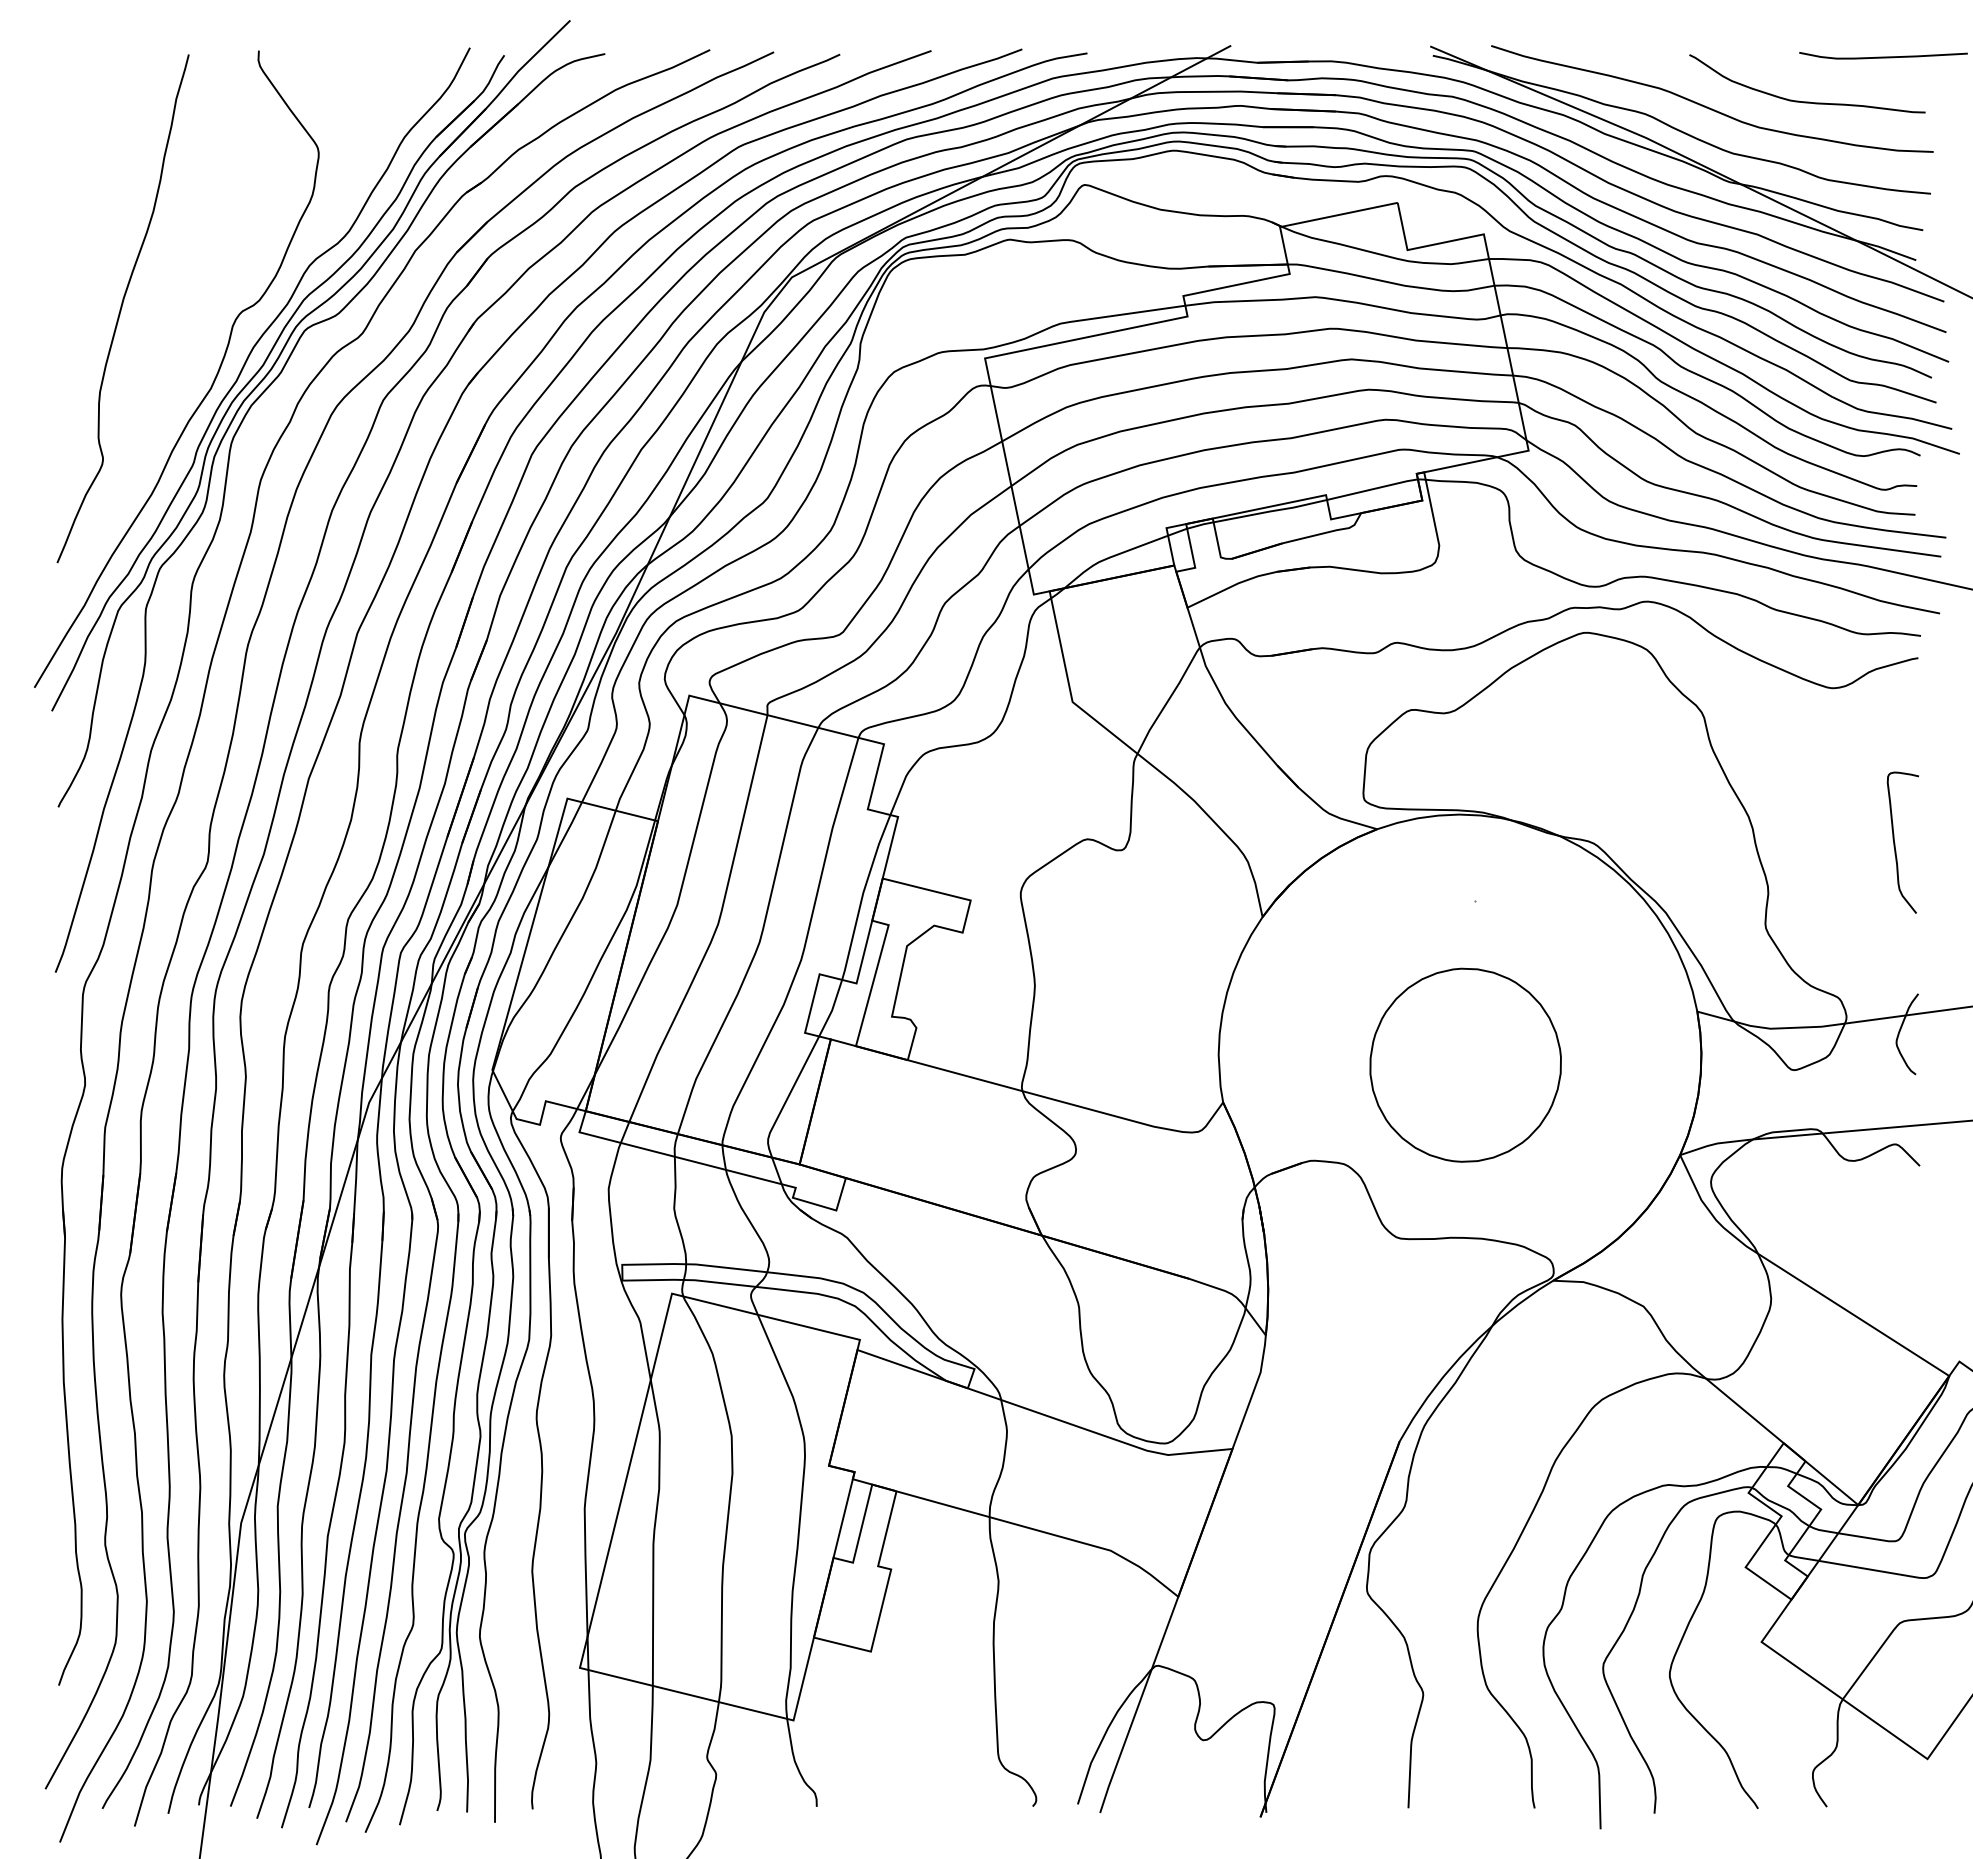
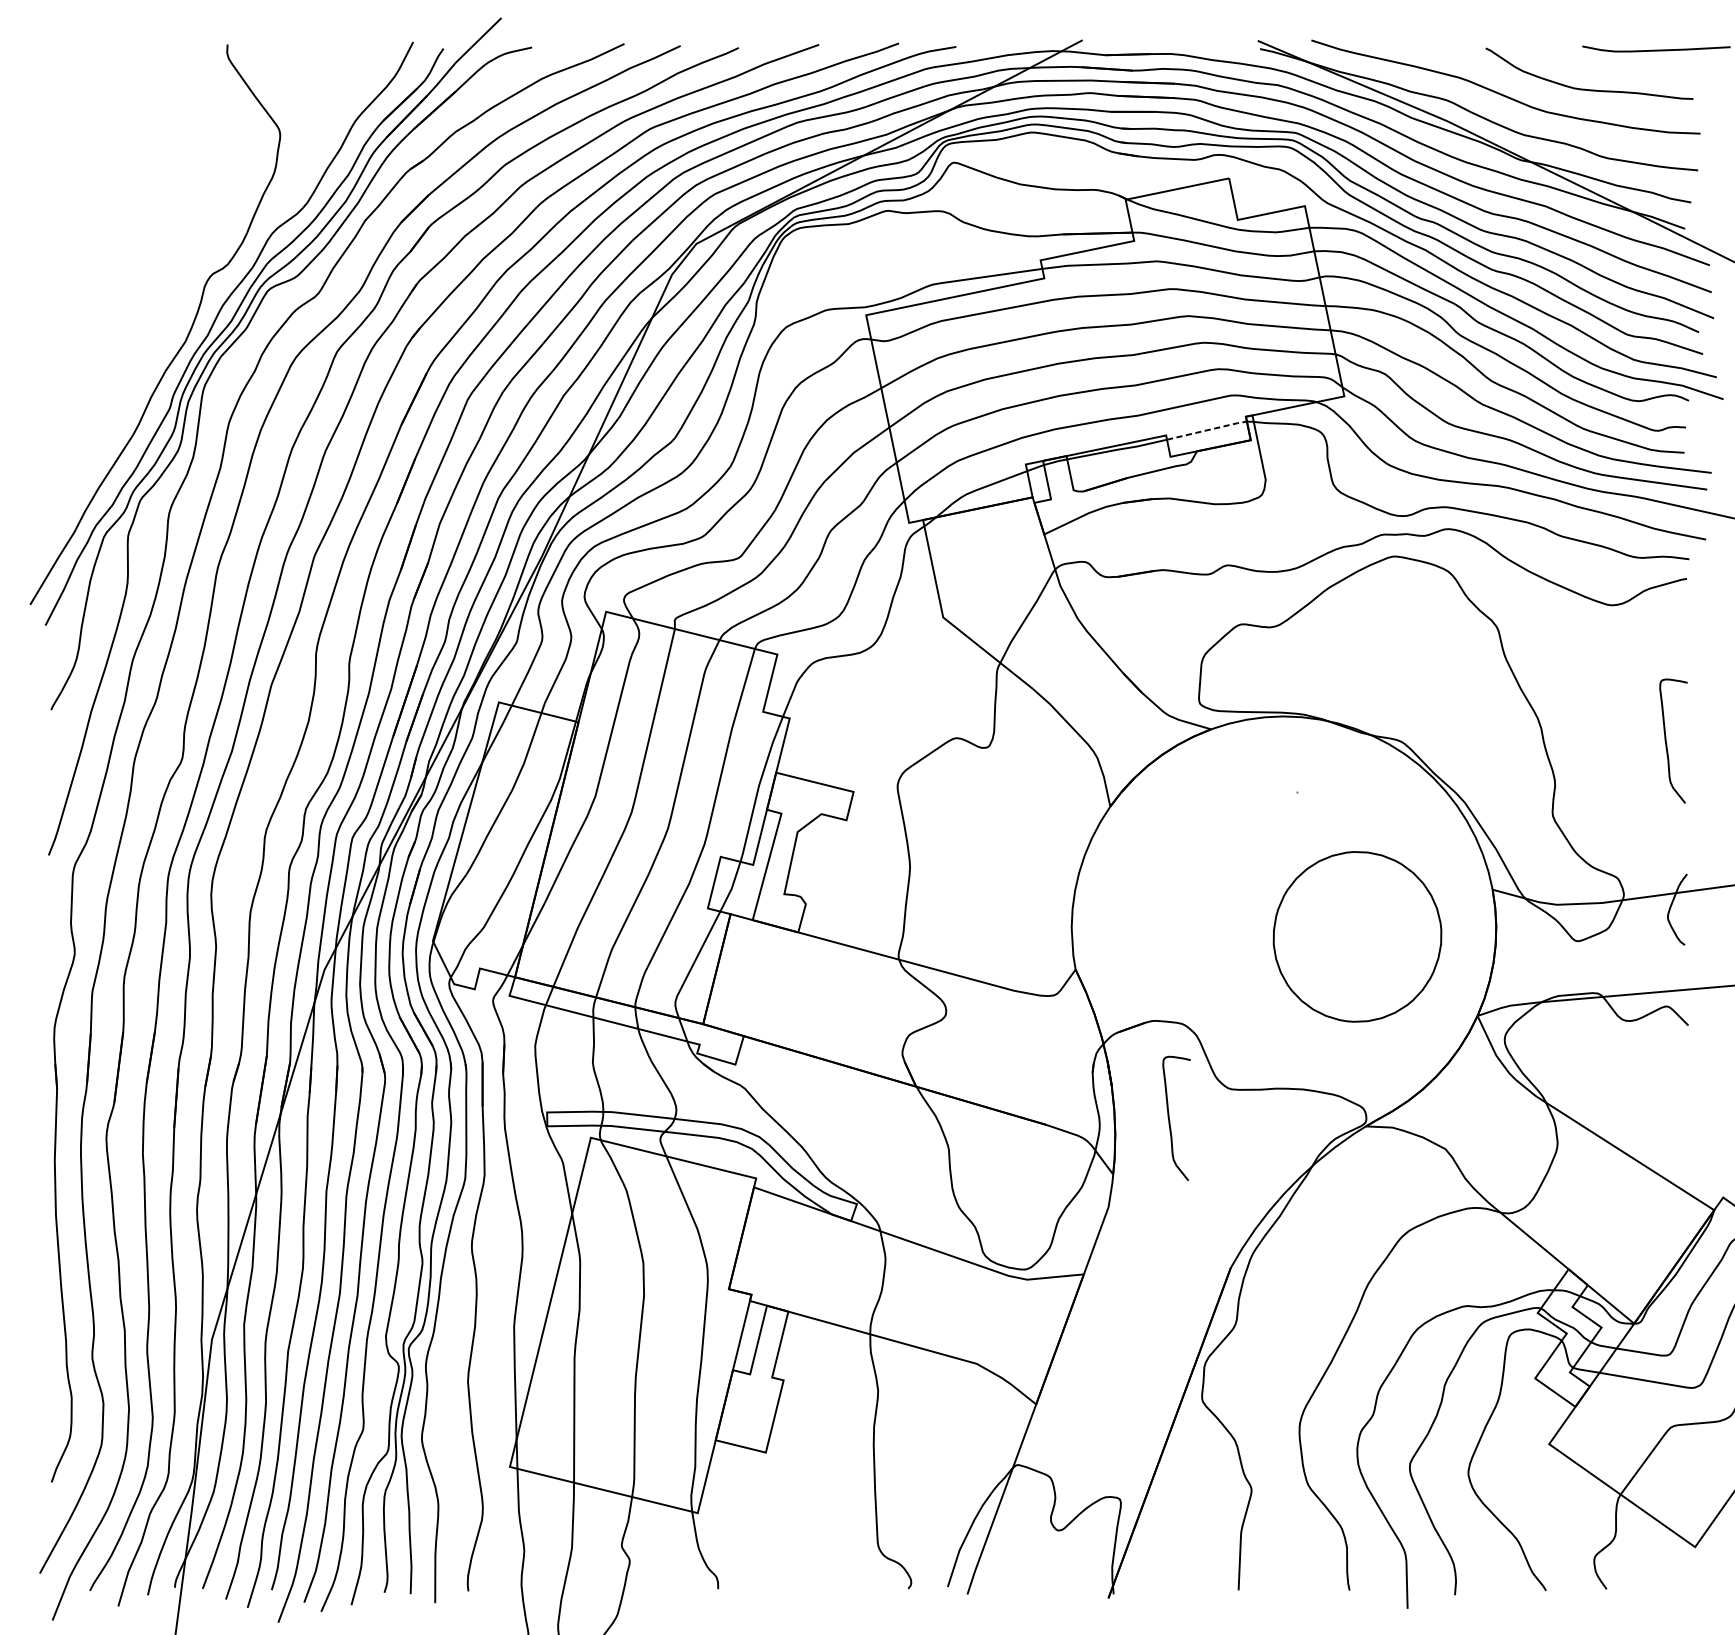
curve: (122, 307) -> (107, 270), removed
line: (1373, 489) -> (1207, 430), solid -> dashed
part: (1465, 1064) -> (1357, 936), moved
curve: (1330, 1272) -> (1170, 1119), added

